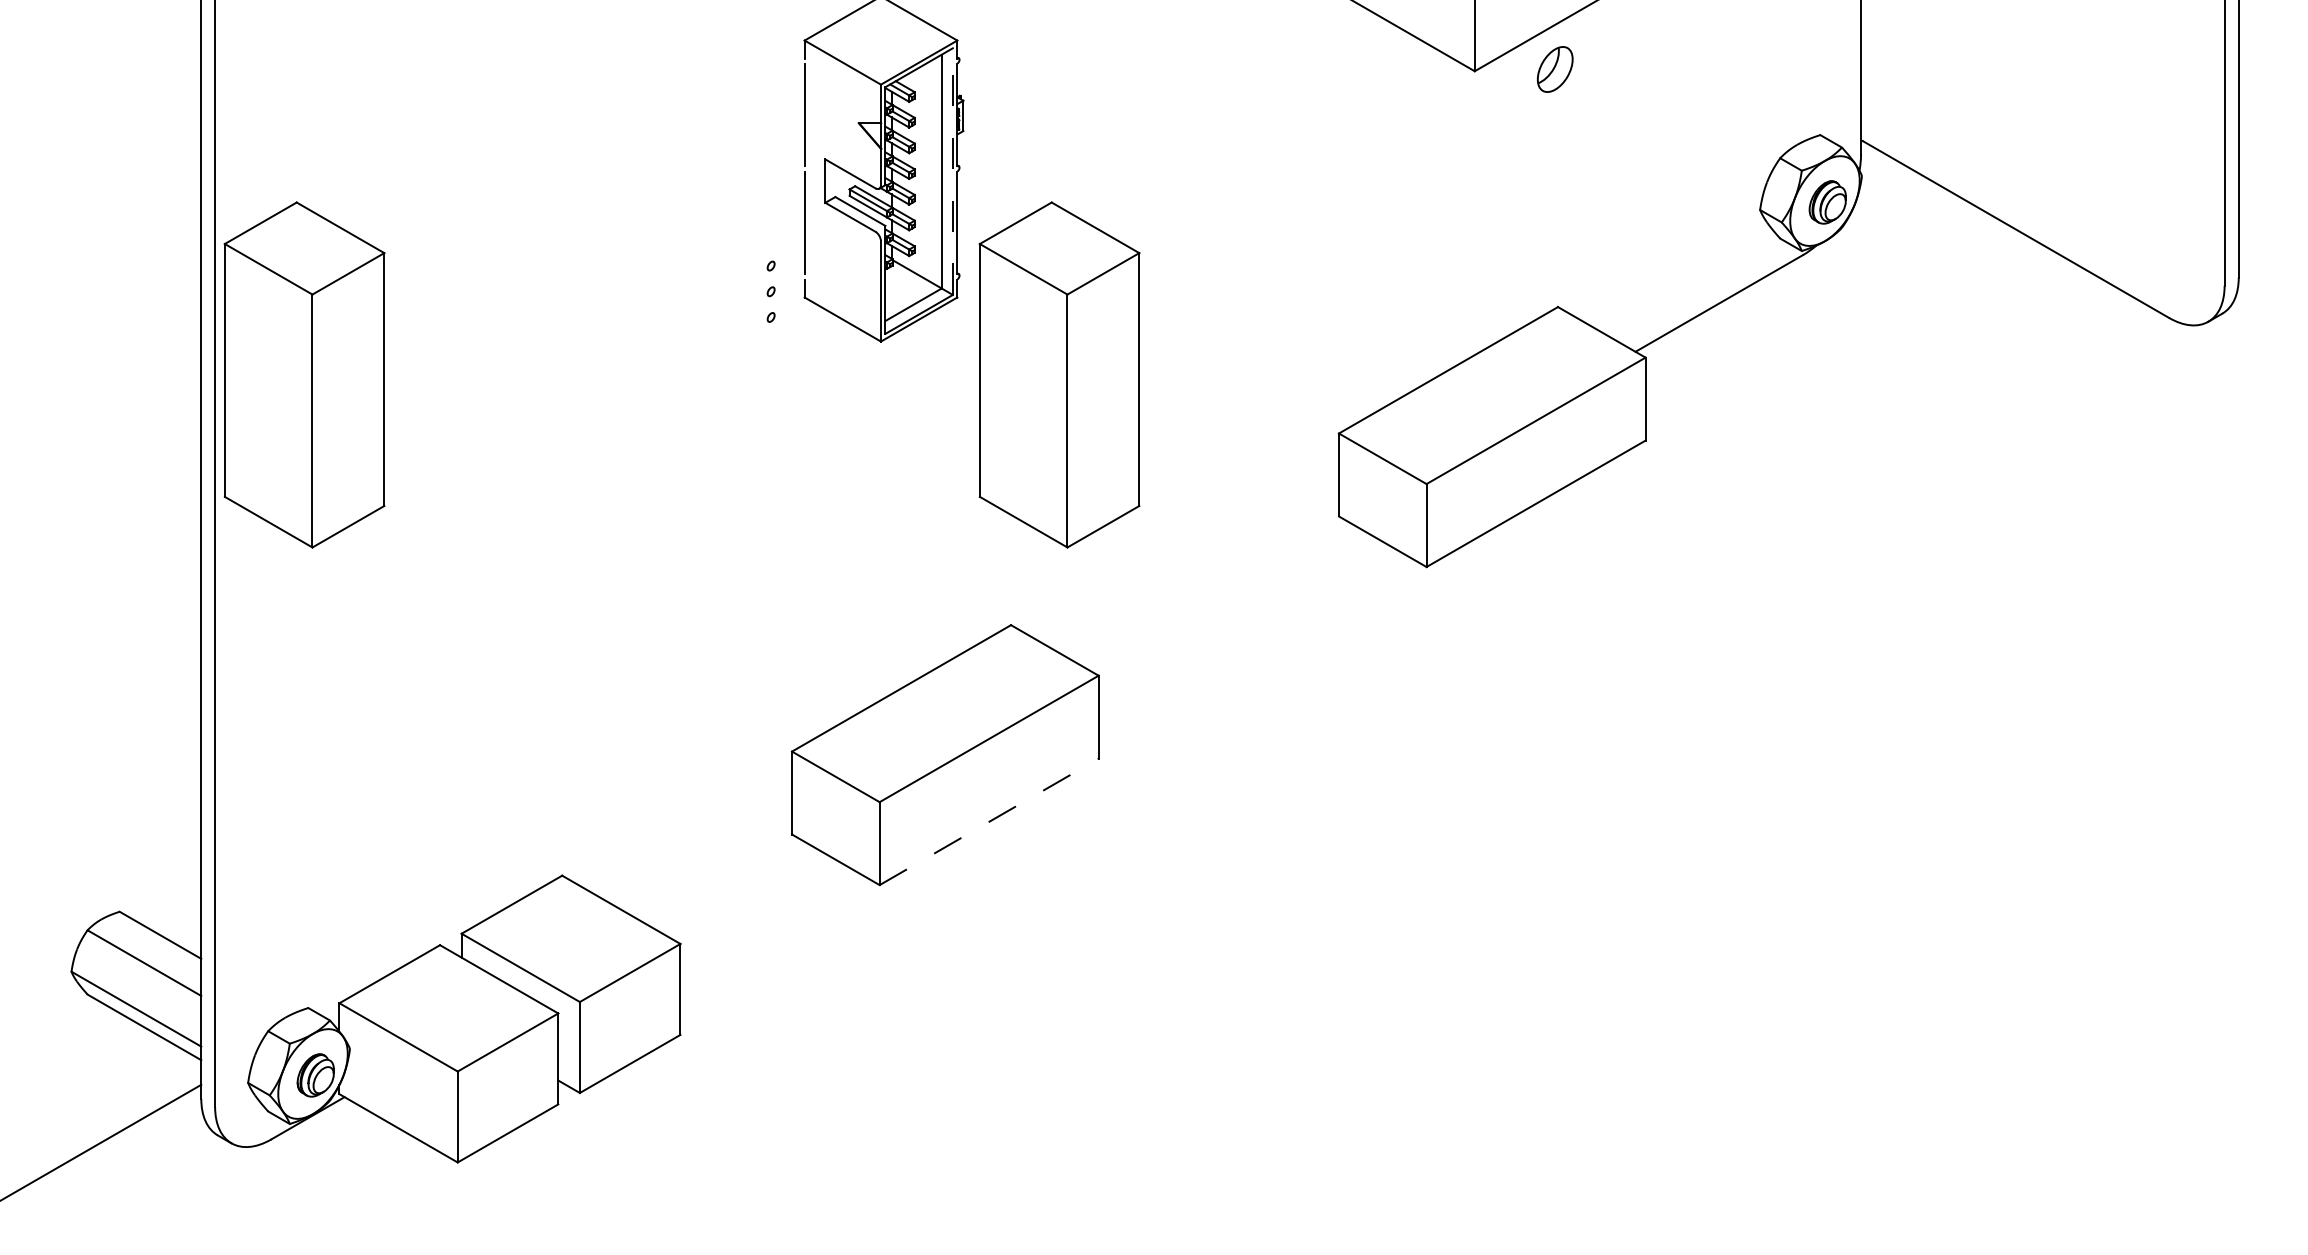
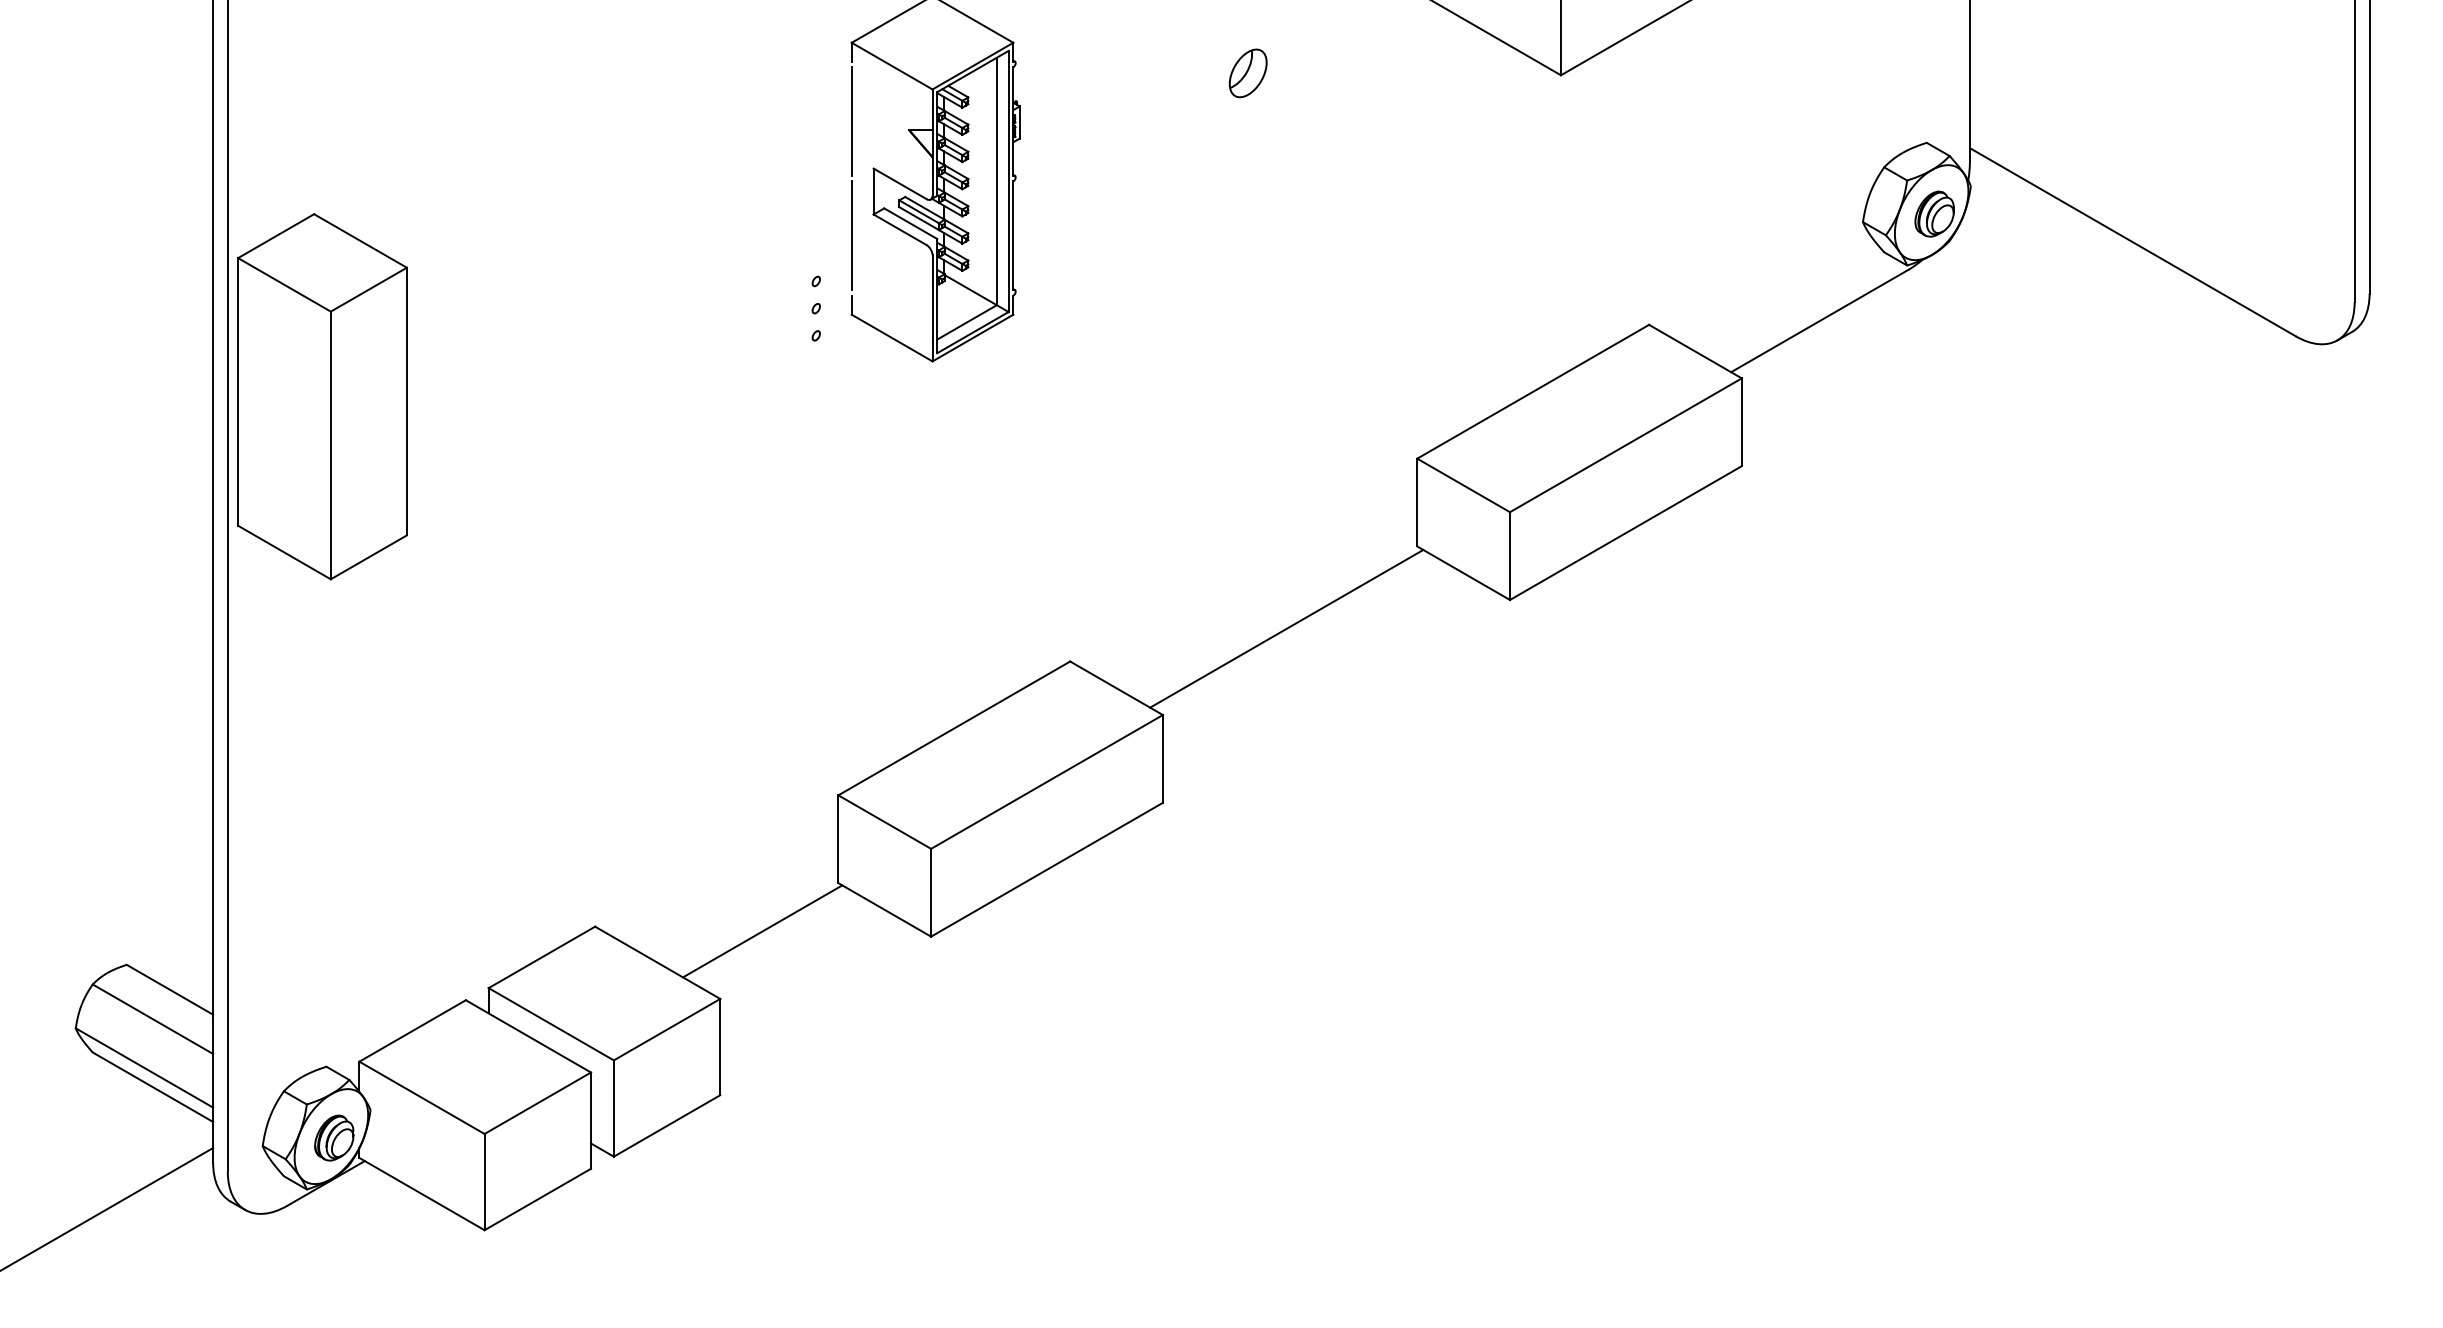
part: (1555, 69) -> (1248, 73), moved
line: (952, 171) -> (1008, 181), dashed -> solid
part: (1059, 374) -> (1121, 396), removed
line: (1215, 593) -> (1286, 628), added
line: (989, 821) -> (1047, 869), dashed -> solid
line: (720, 879) -> (762, 930), added

